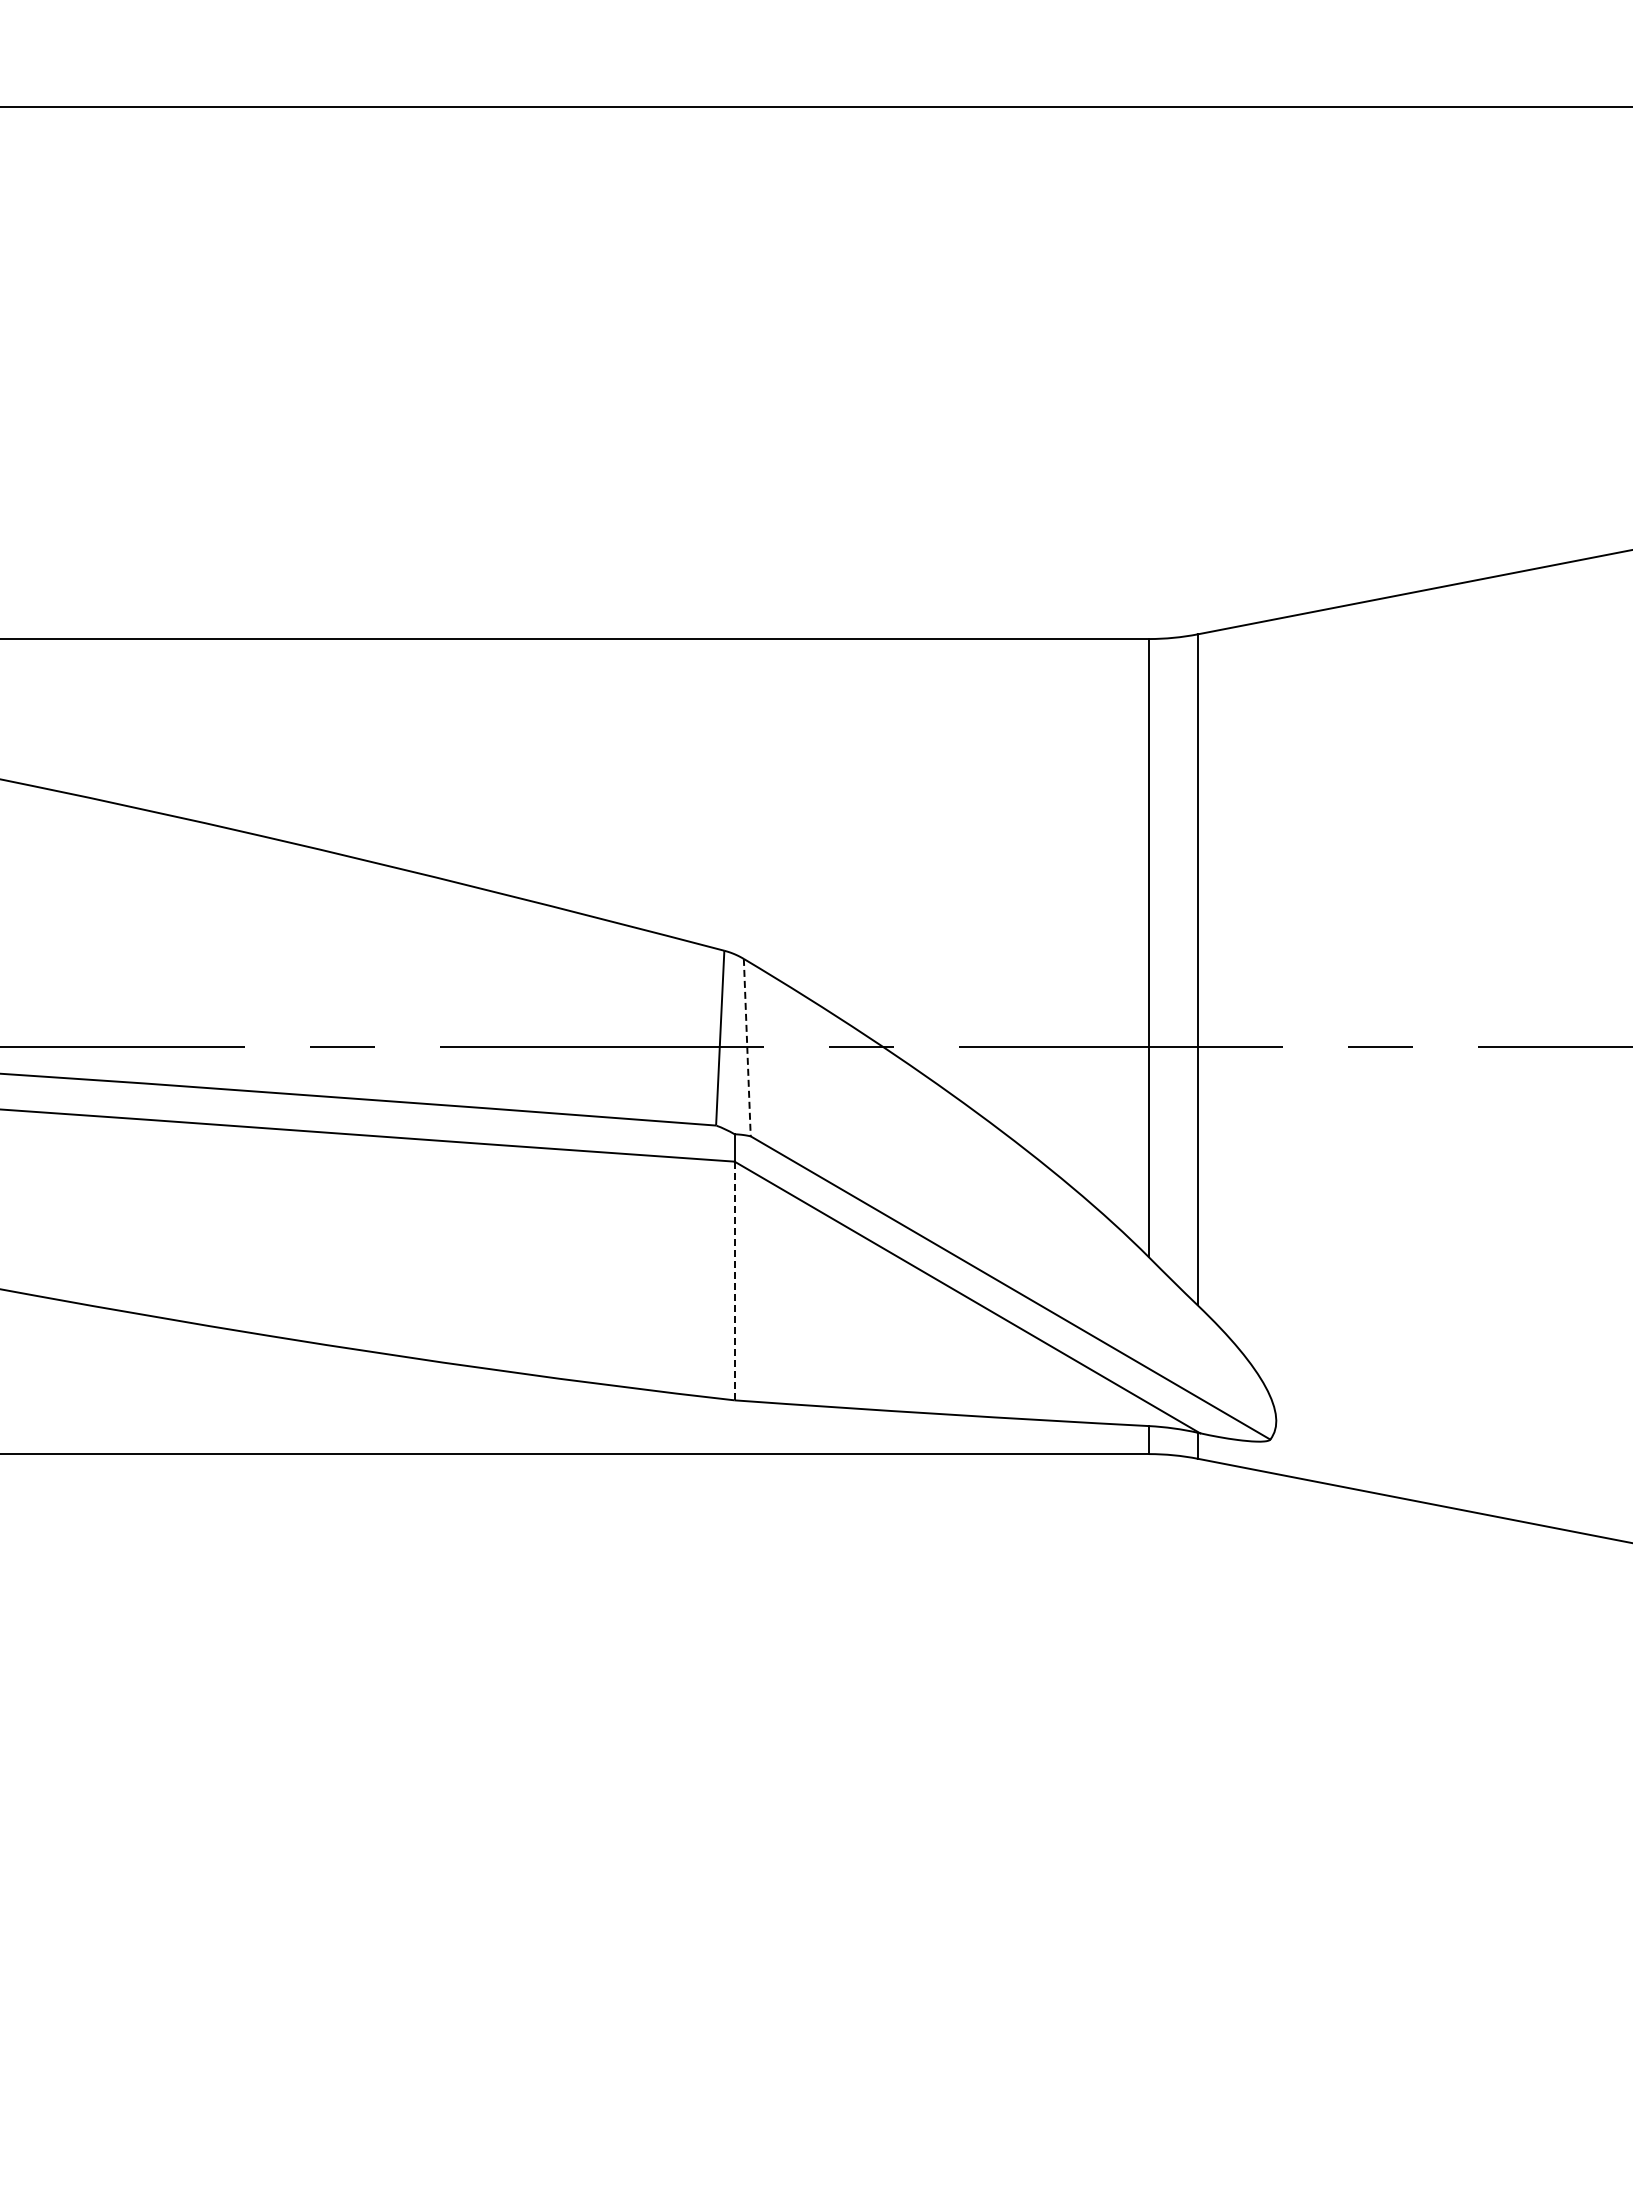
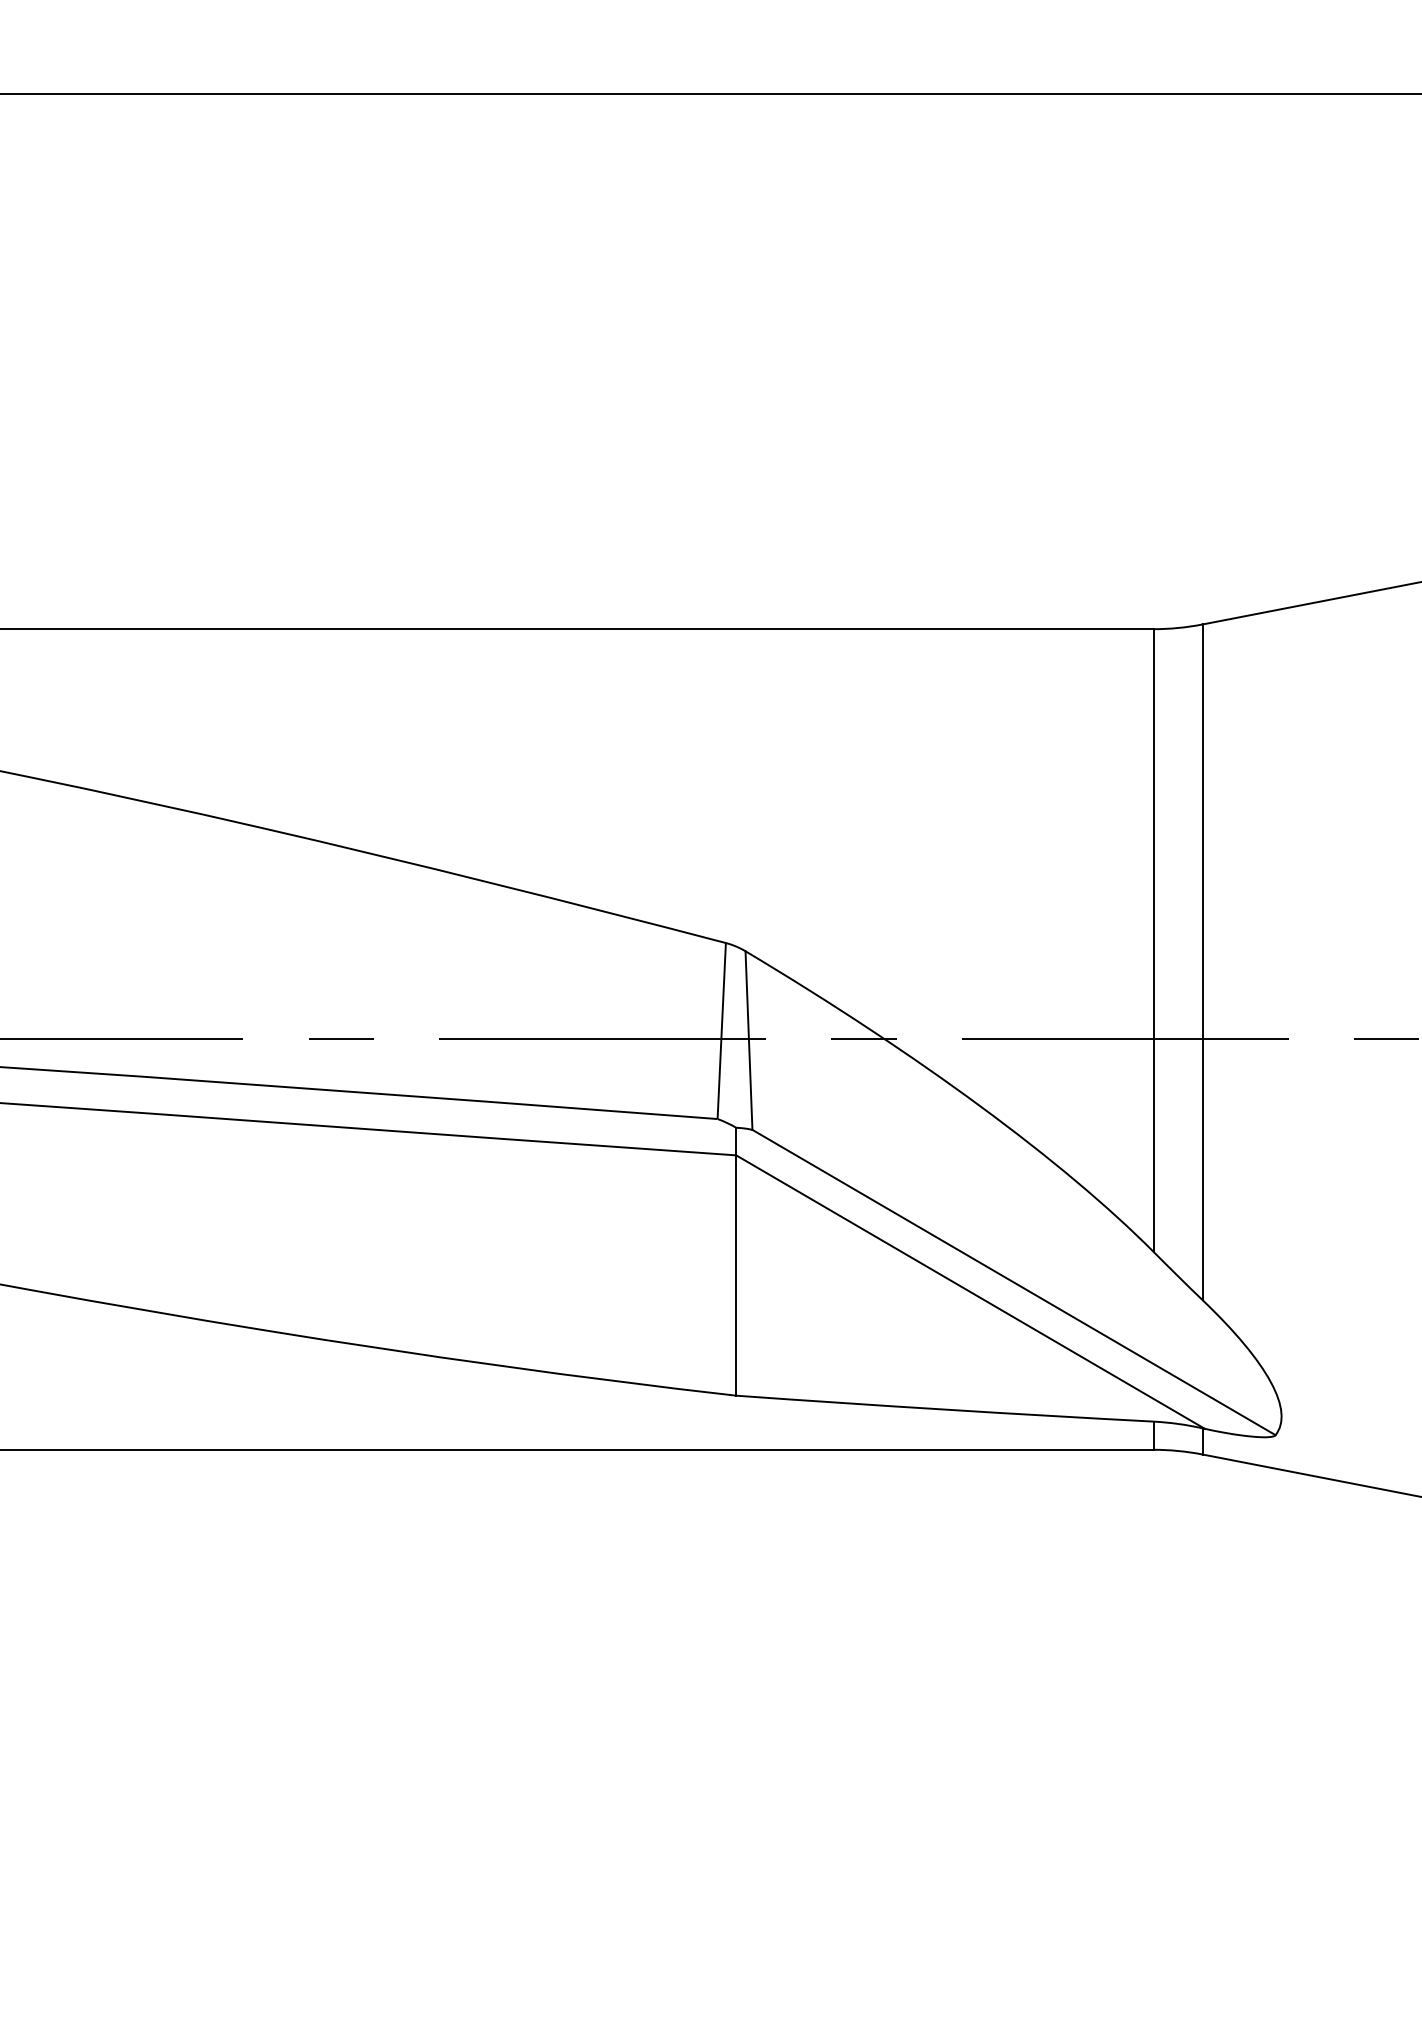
line: (747, 1047) -> (749, 1040), dashed -> solid
line: (734, 1281) -> (736, 1276), dashed -> solid

